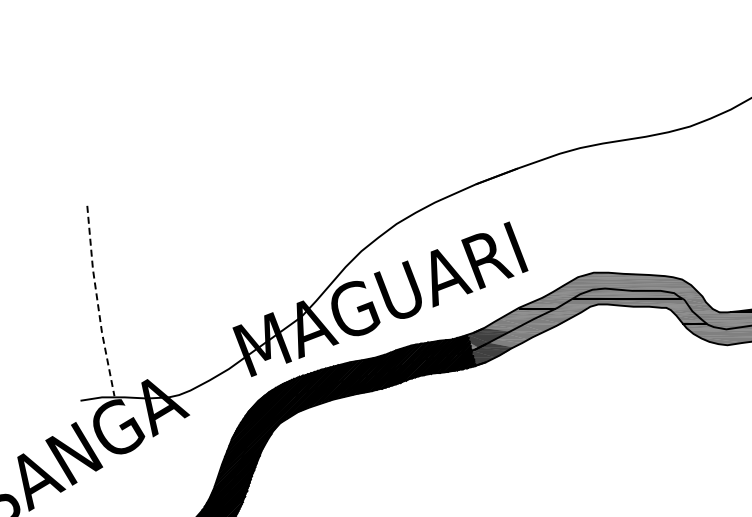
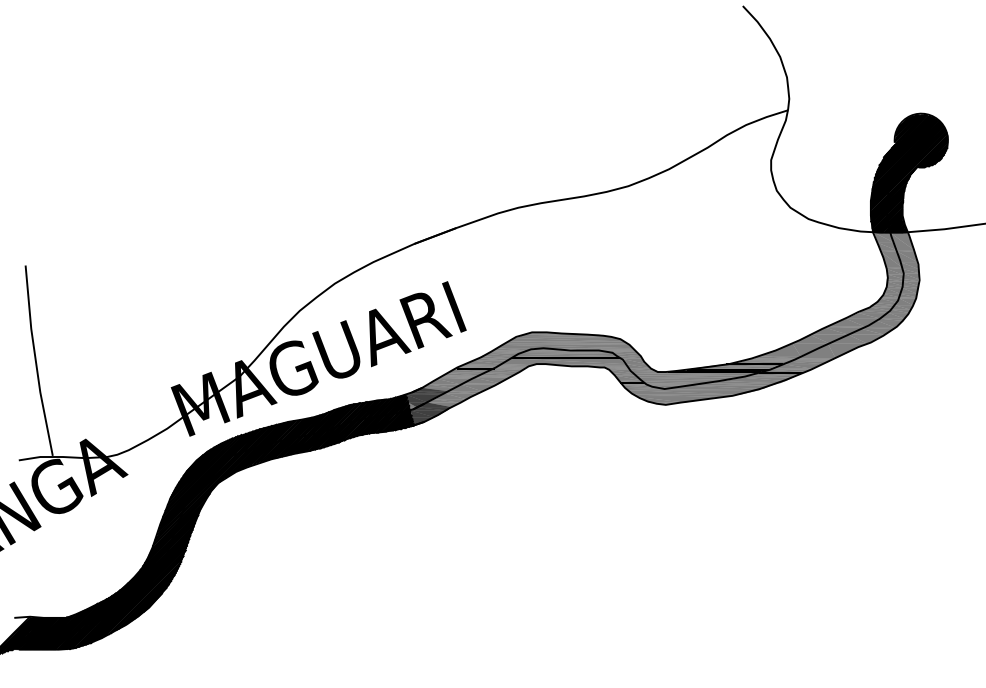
line: (97, 301) -> (35, 361), dashed -> solid

